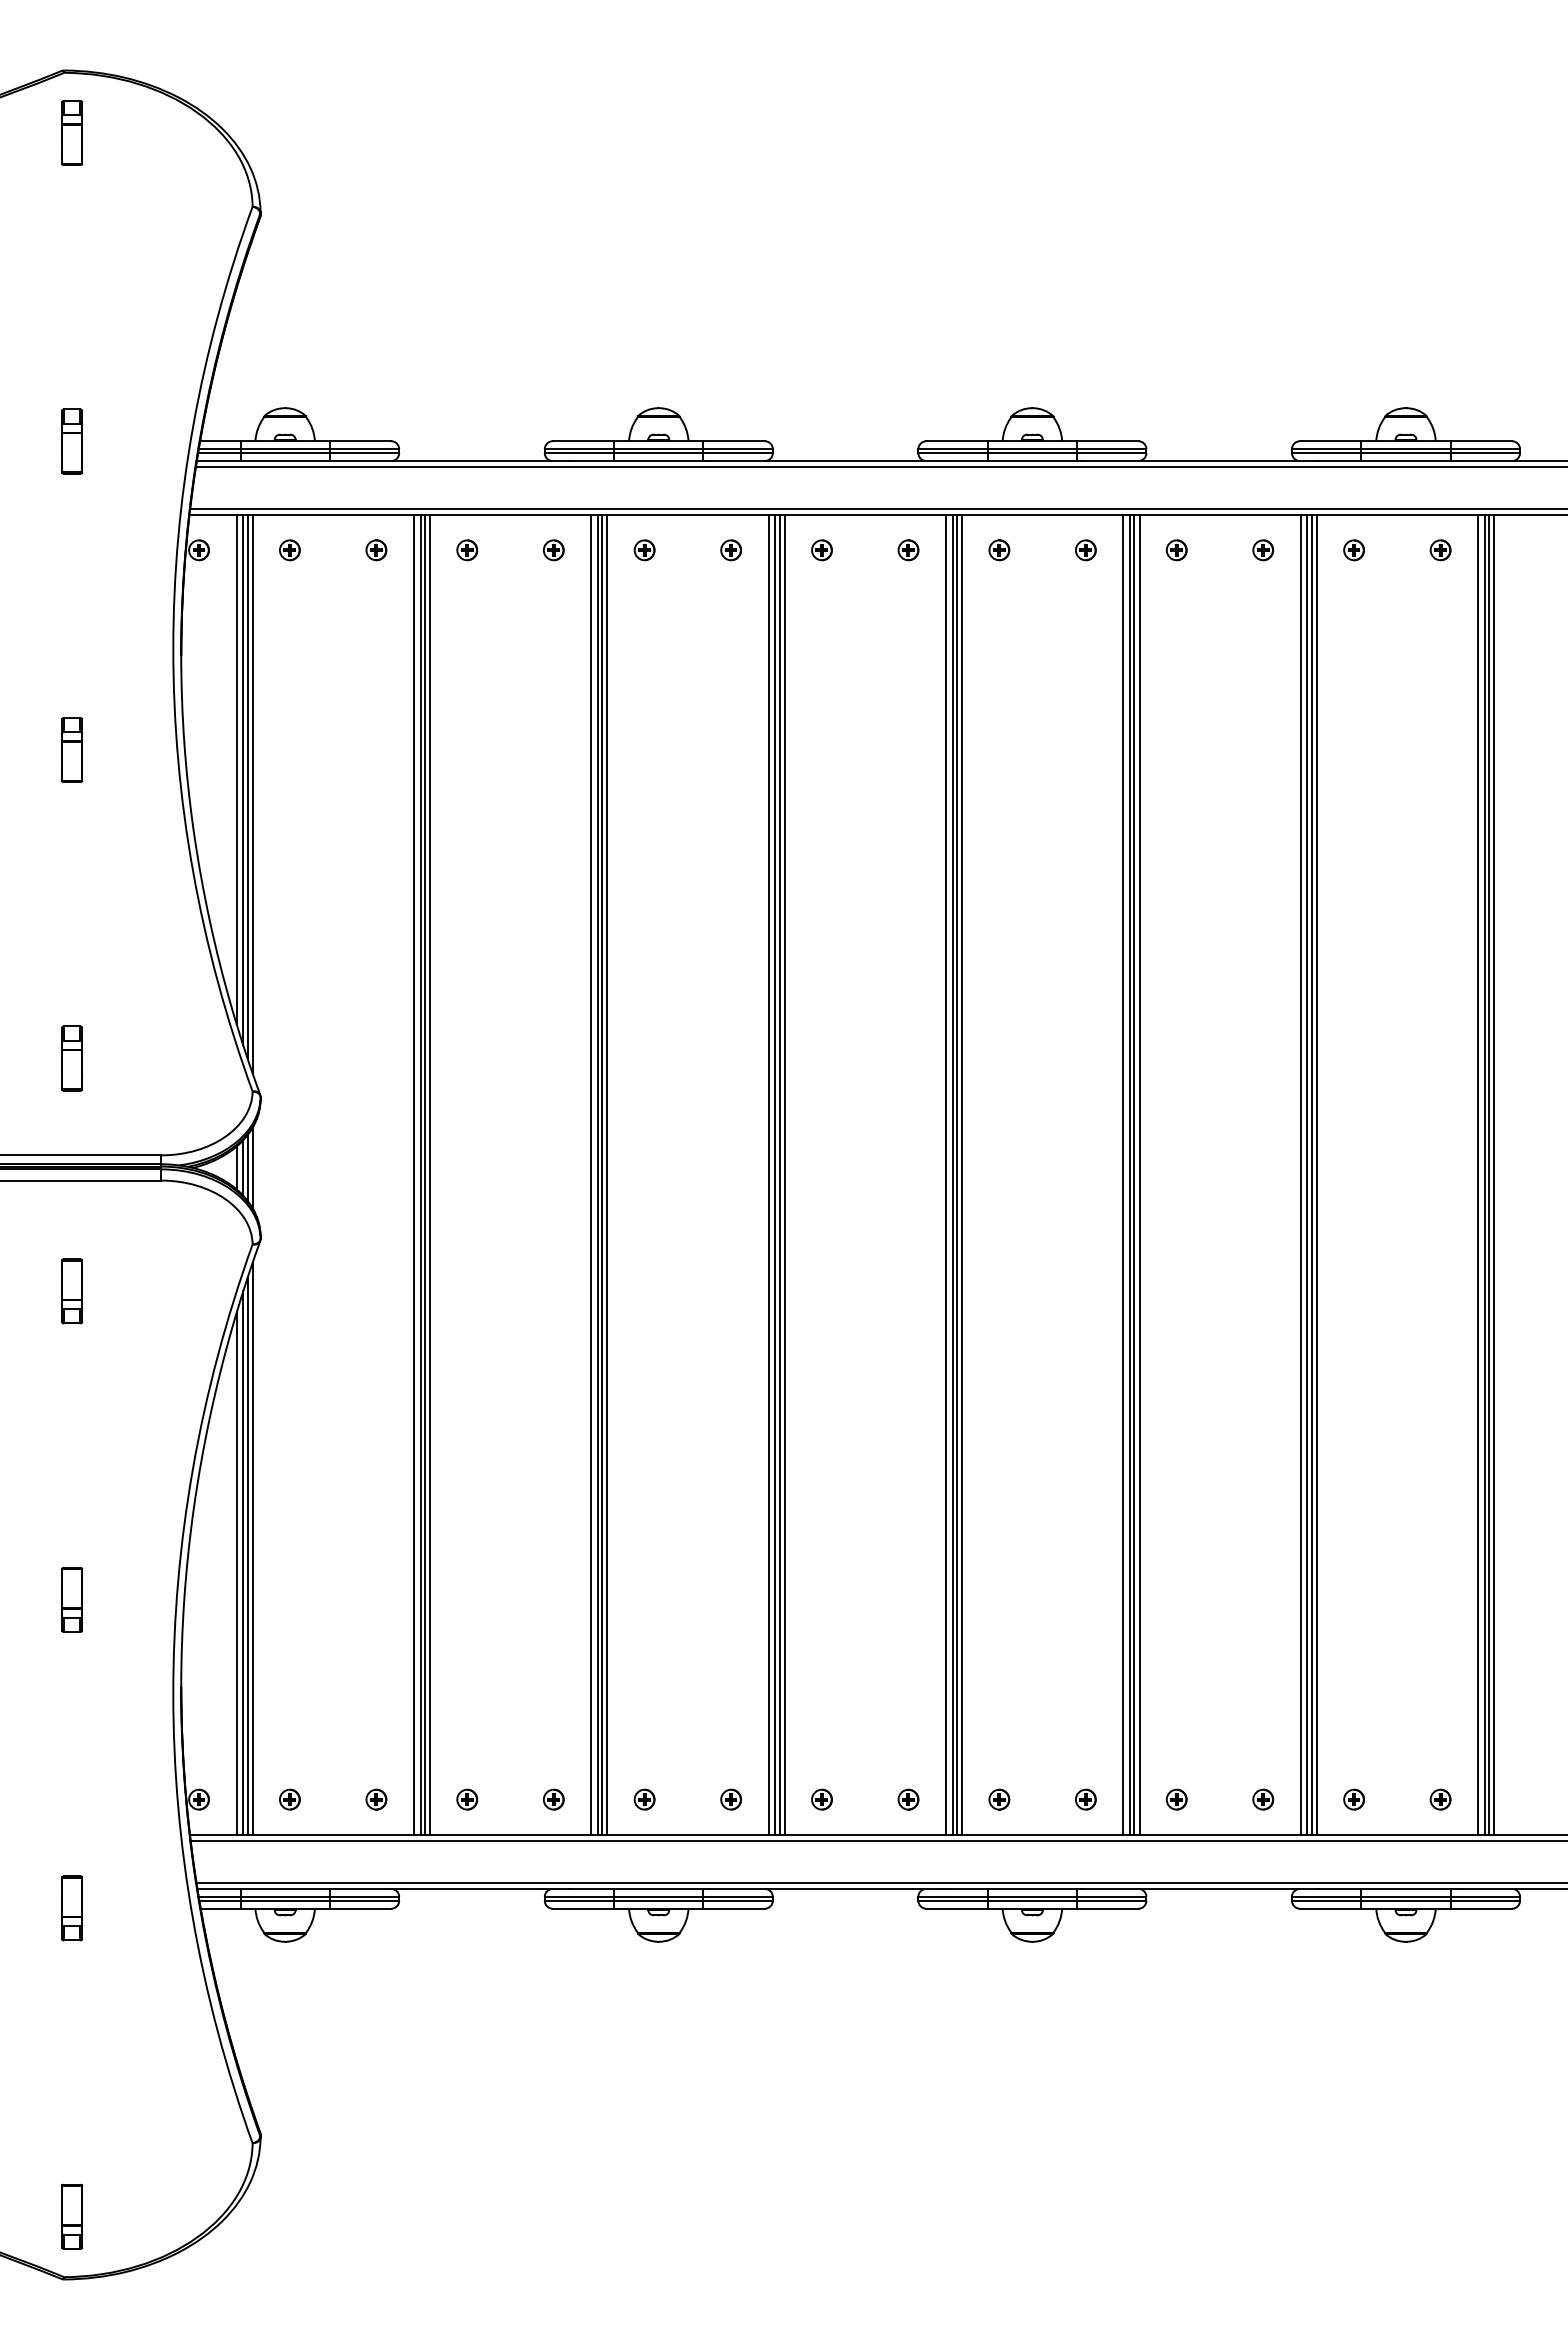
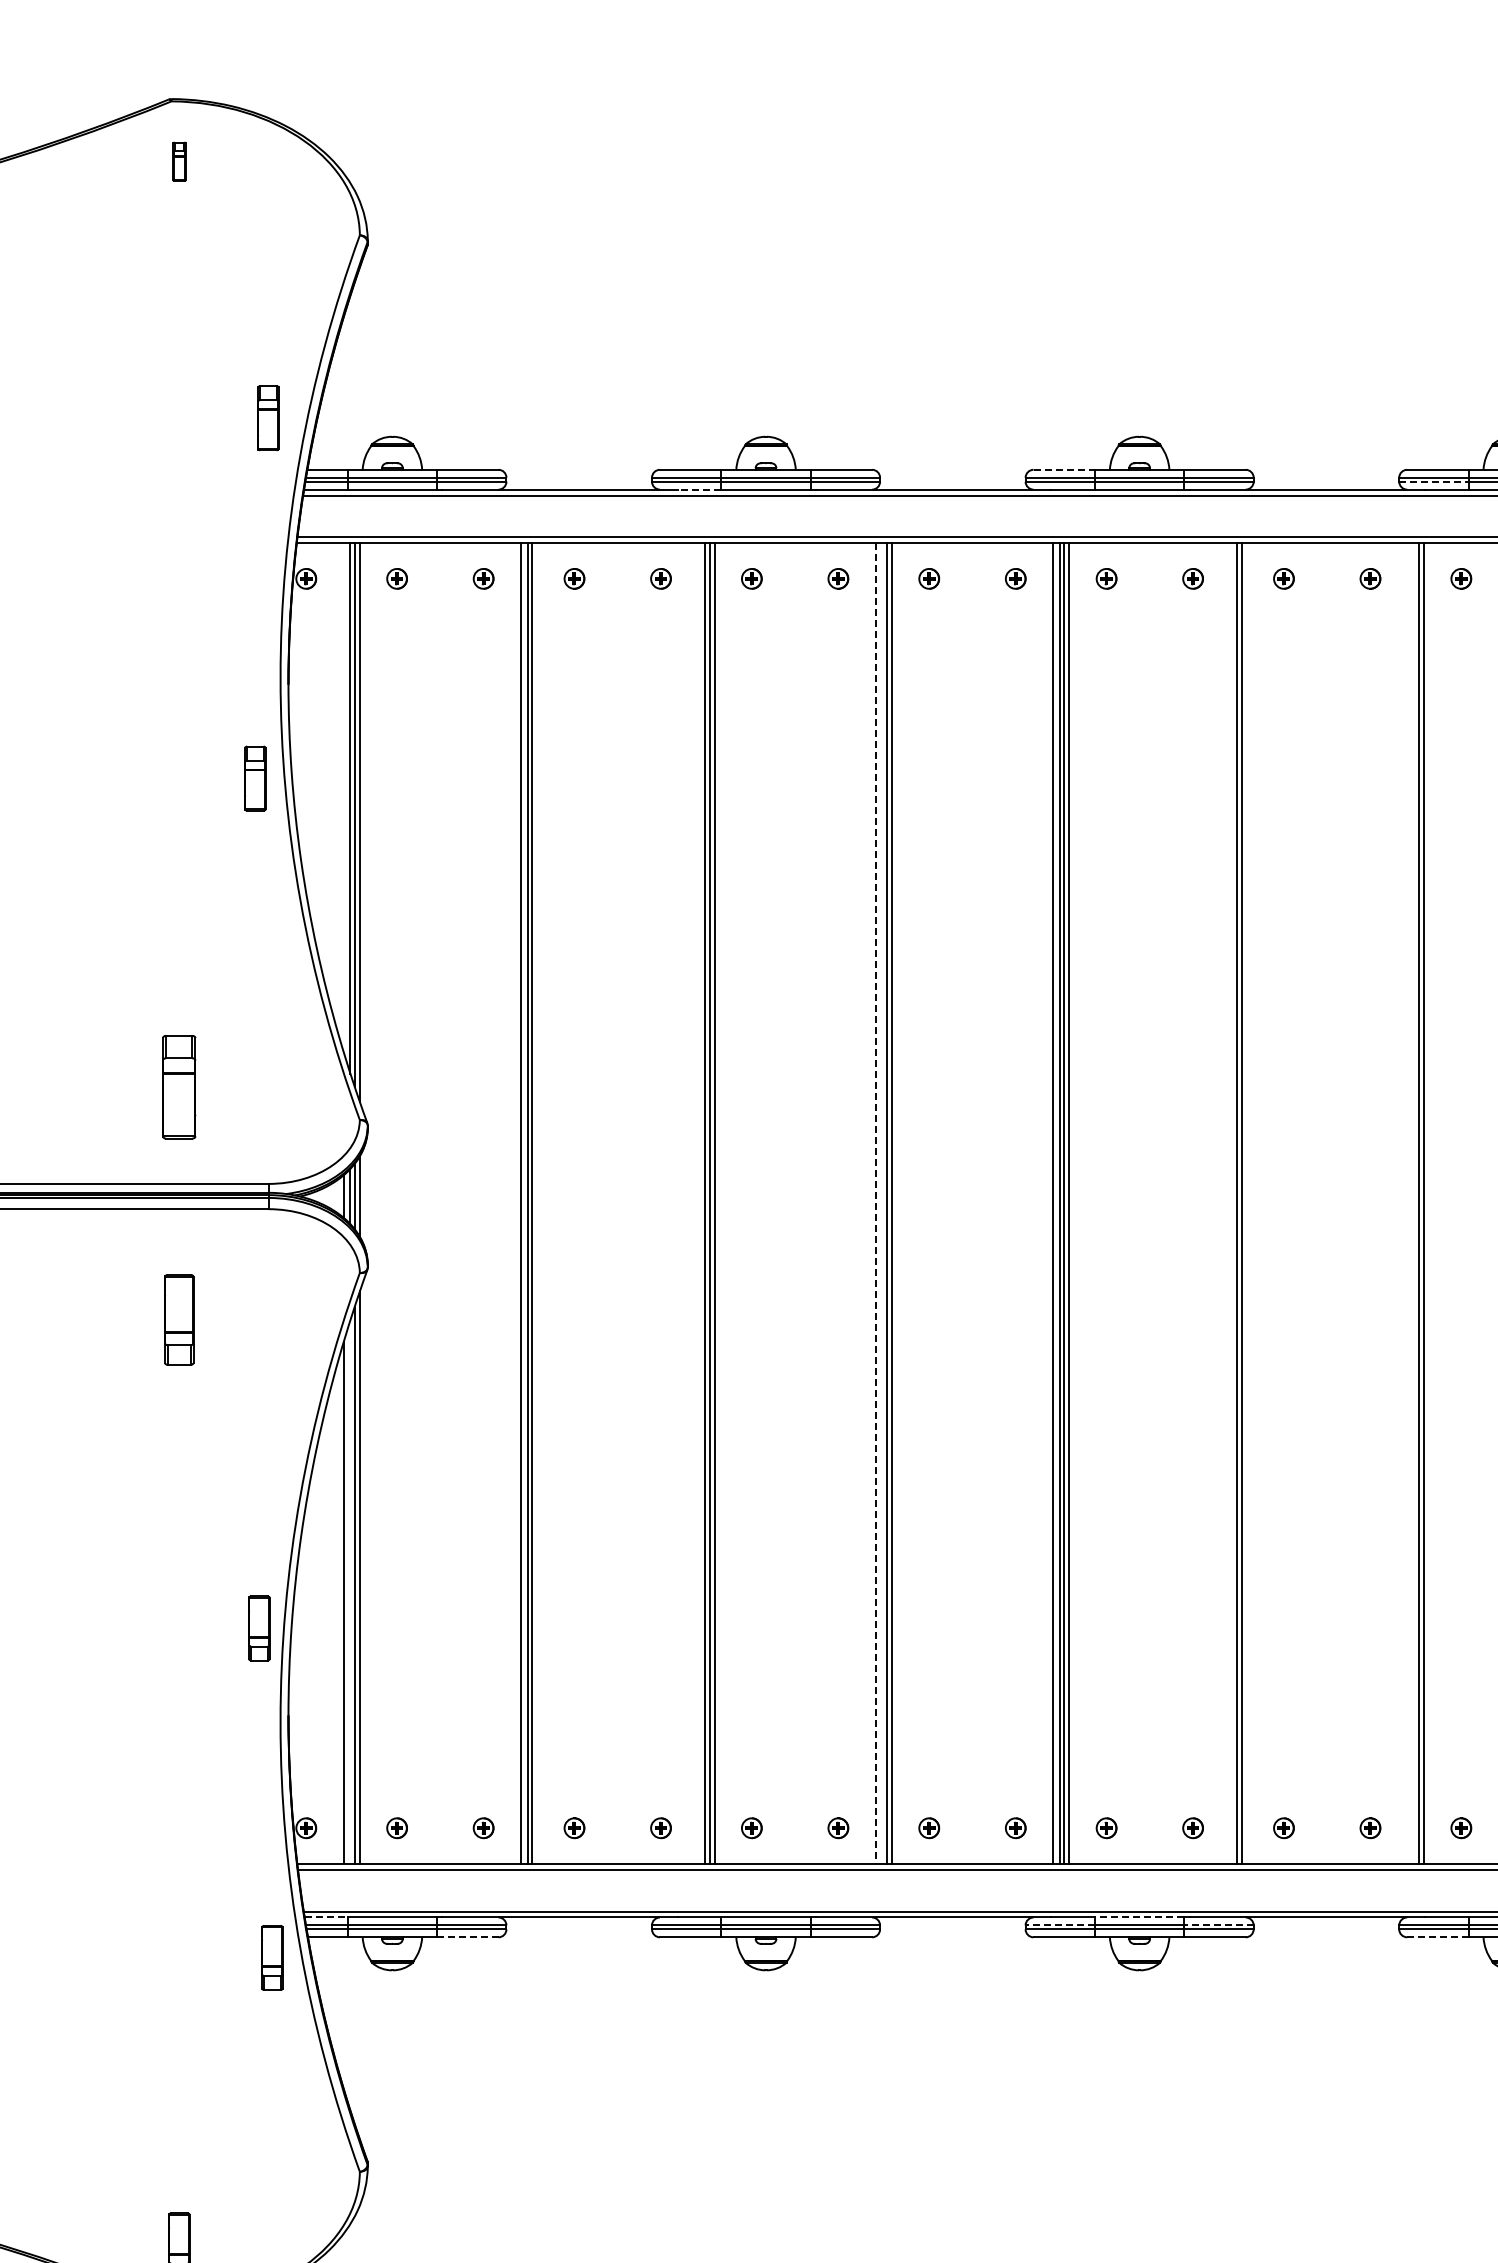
part: (72, 133) -> (179, 162), size x0.6
part: (72, 441) -> (268, 418), moved
line: (957, 441) -> (1064, 470), solid -> dashed
line: (1326, 453) -> (1433, 482), solid -> dashed
line: (592, 461) -> (699, 490), solid -> dashed
part: (72, 749) -> (255, 778), moved
line: (236, 768) -> (343, 797), removed
part: (72, 1058) -> (179, 1087), size x1.6
line: (430, 1174) -> (537, 1203), removed
line: (591, 1174) -> (698, 1203), removed
line: (775, 1174) -> (882, 1203), removed
line: (1123, 1174) -> (1230, 1203), removed
line: (1139, 1174) -> (1246, 1203), removed
line: (1300, 1174) -> (1407, 1203), removed
line: (1307, 1174) -> (1414, 1203), removed
line: (768, 1175) -> (875, 1204), solid -> dashed
part: (72, 1291) -> (179, 1320), size x1.4
line: (243, 1563) -> (350, 1592), removed
part: (72, 1599) -> (259, 1628), moved
line: (218, 1888) -> (325, 1917), solid -> dashed
line: (1032, 1888) -> (1139, 1917), solid -> dashed
line: (953, 1896) -> (1060, 1925), solid -> dashed
line: (1111, 1896) -> (1218, 1925), solid -> dashed
part: (72, 1908) -> (272, 1958), moved
line: (360, 1908) -> (467, 1937), solid -> dashed
line: (1330, 1908) -> (1437, 1937), solid -> dashed

